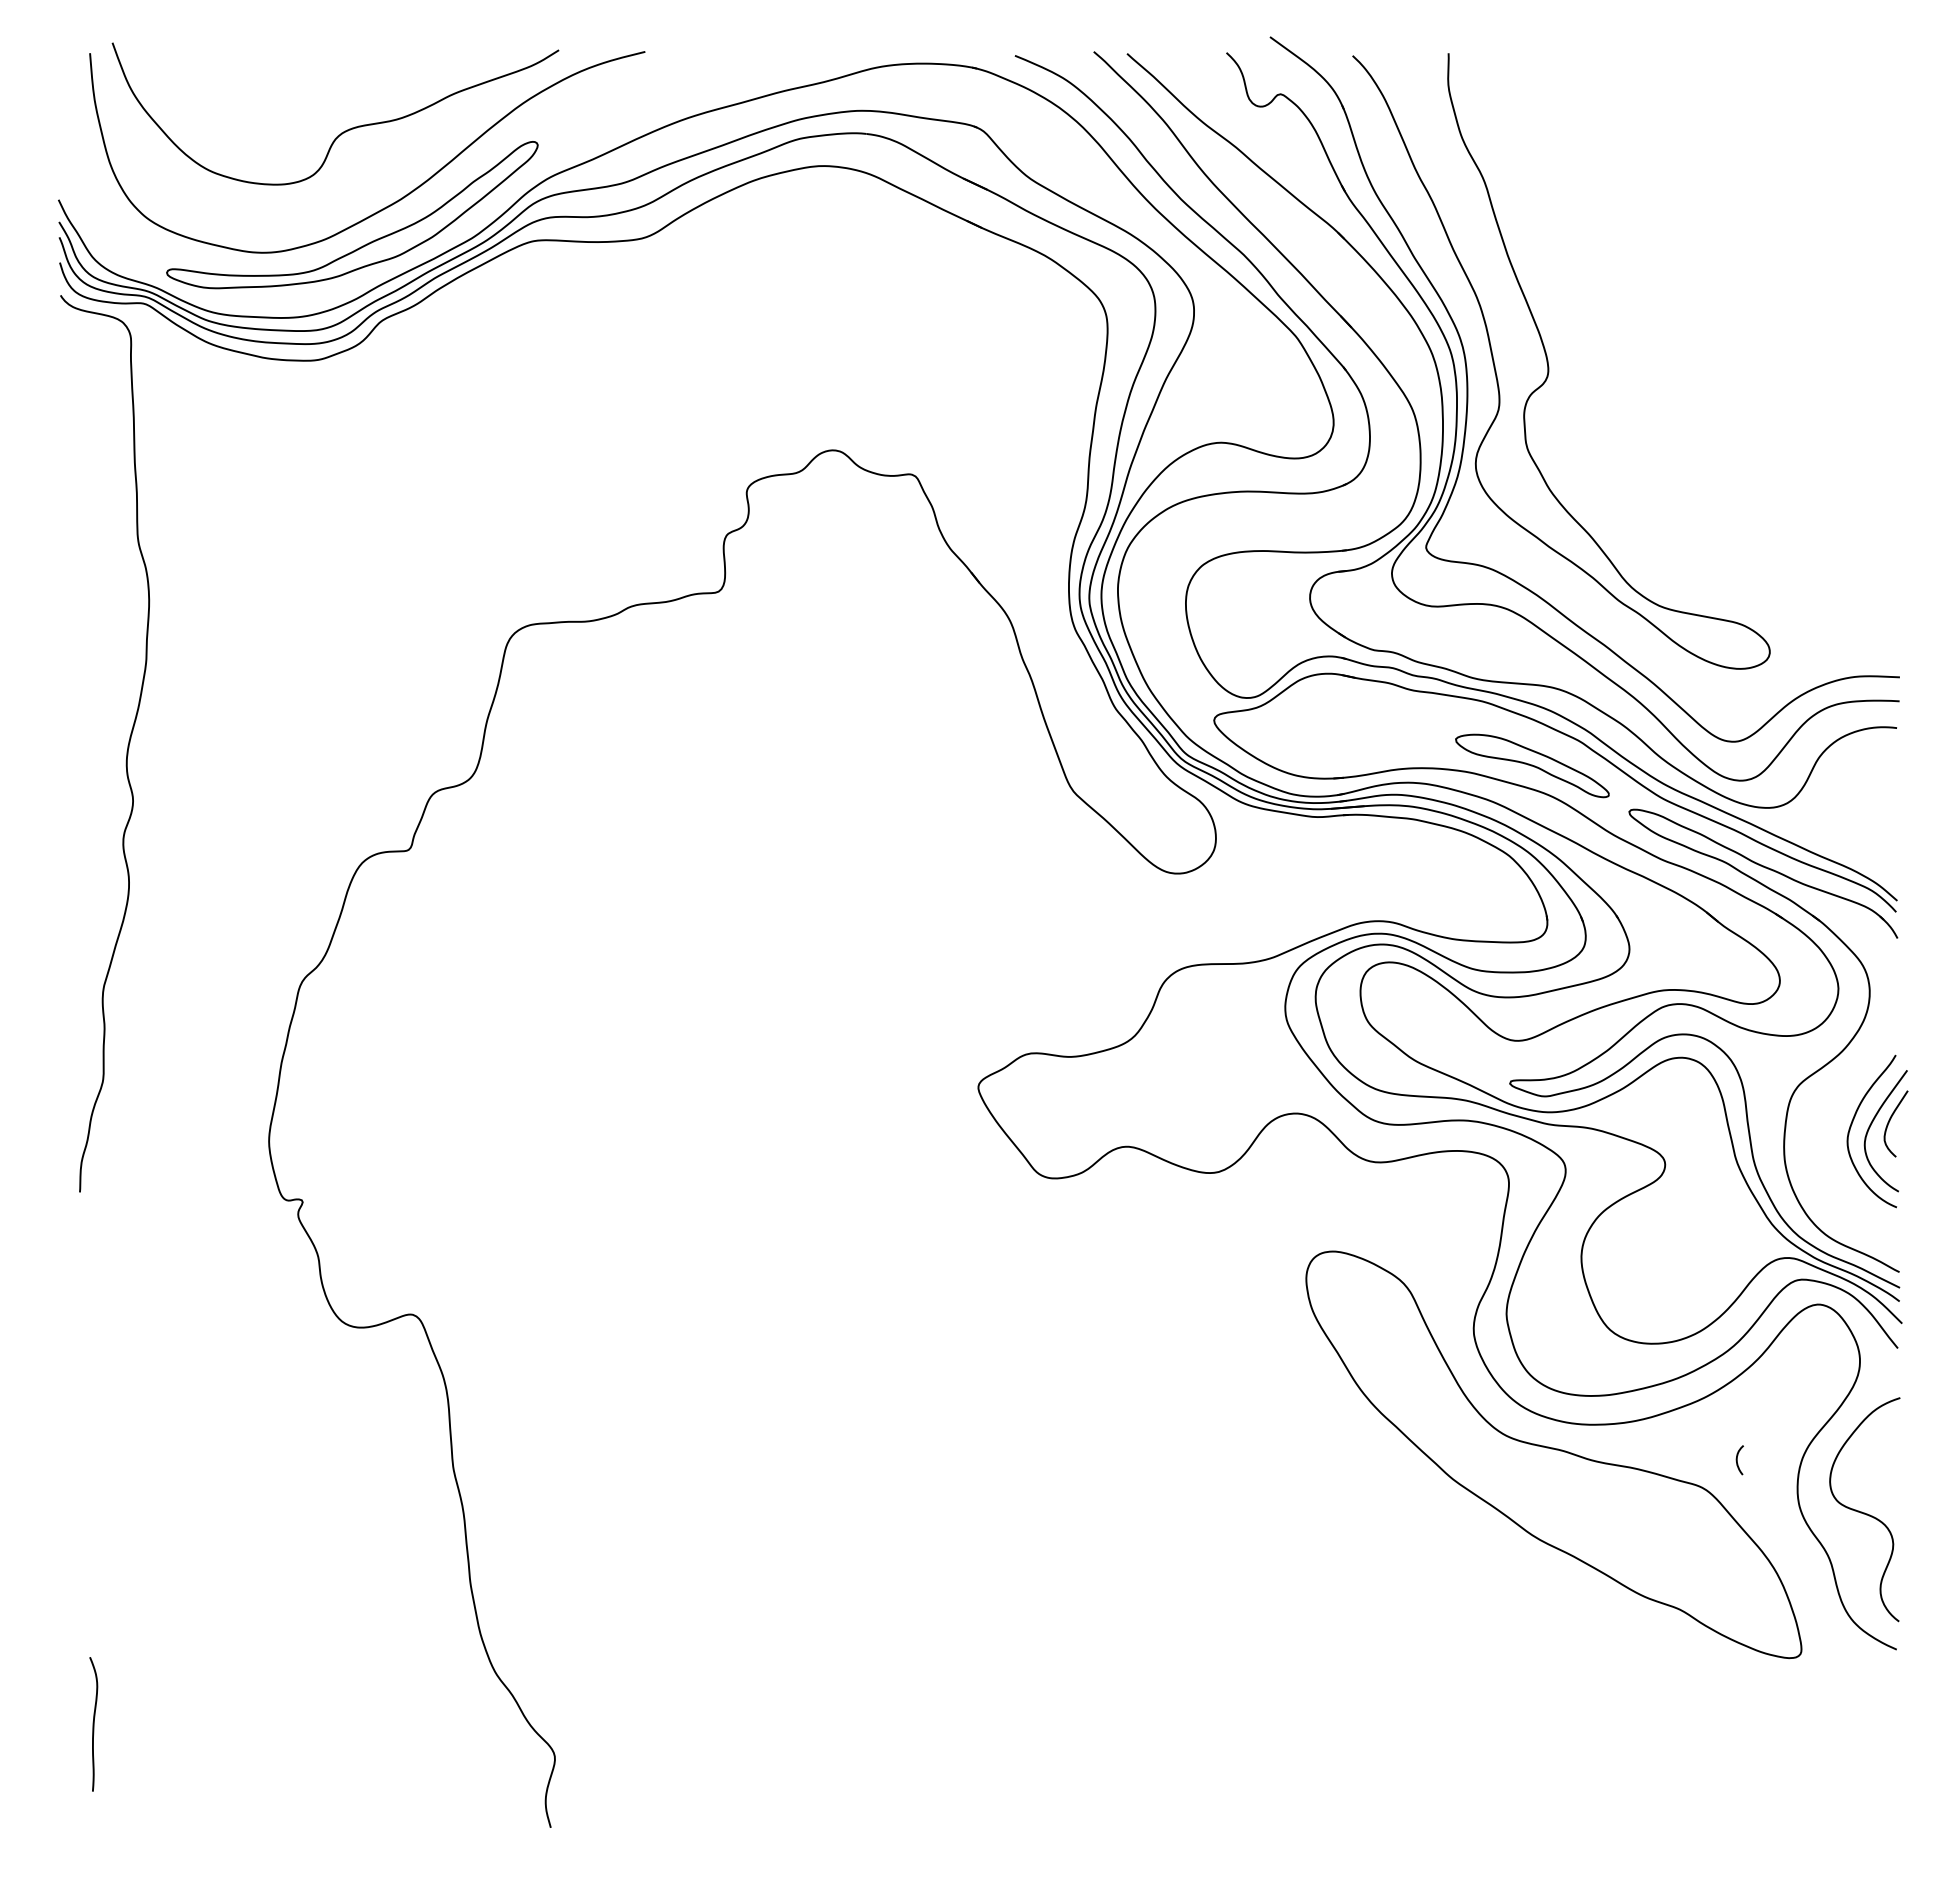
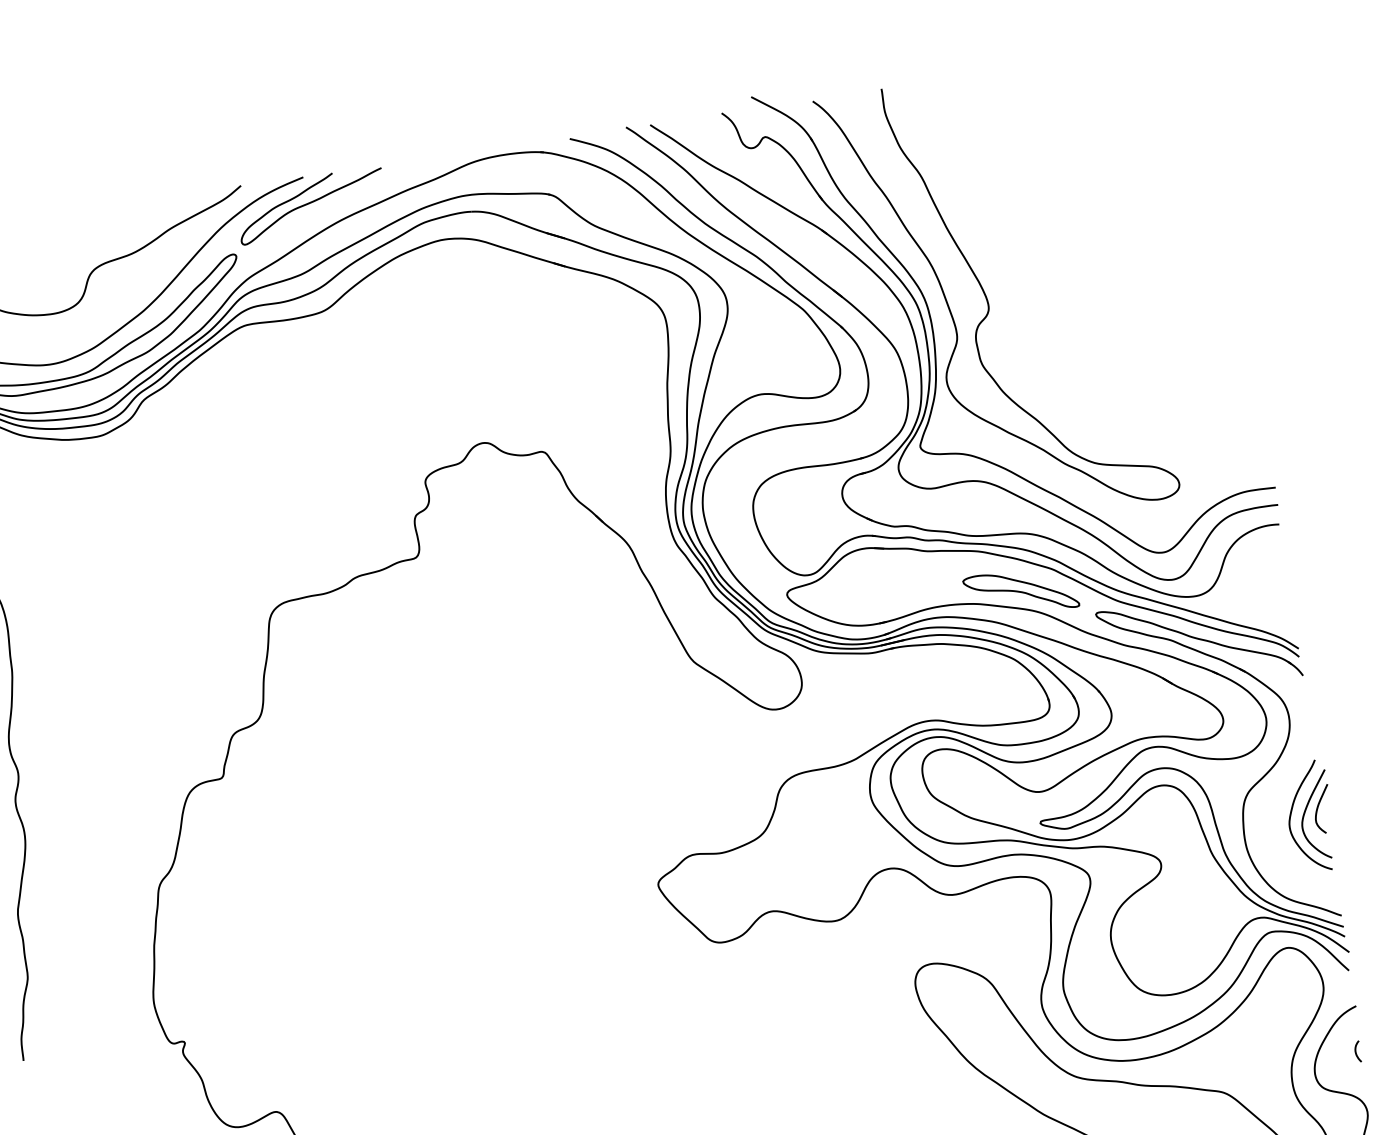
curve: (648, 89) -> (309, 204), added
curve: (1737, 1460) -> (1356, 1052), moved

